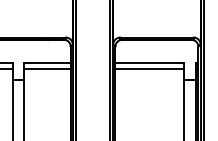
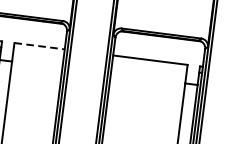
line: (47, 63) -> (39, 46), solid -> dashed
line: (47, 68) -> (38, 51), removed
line: (149, 68) -> (149, 65), removed

